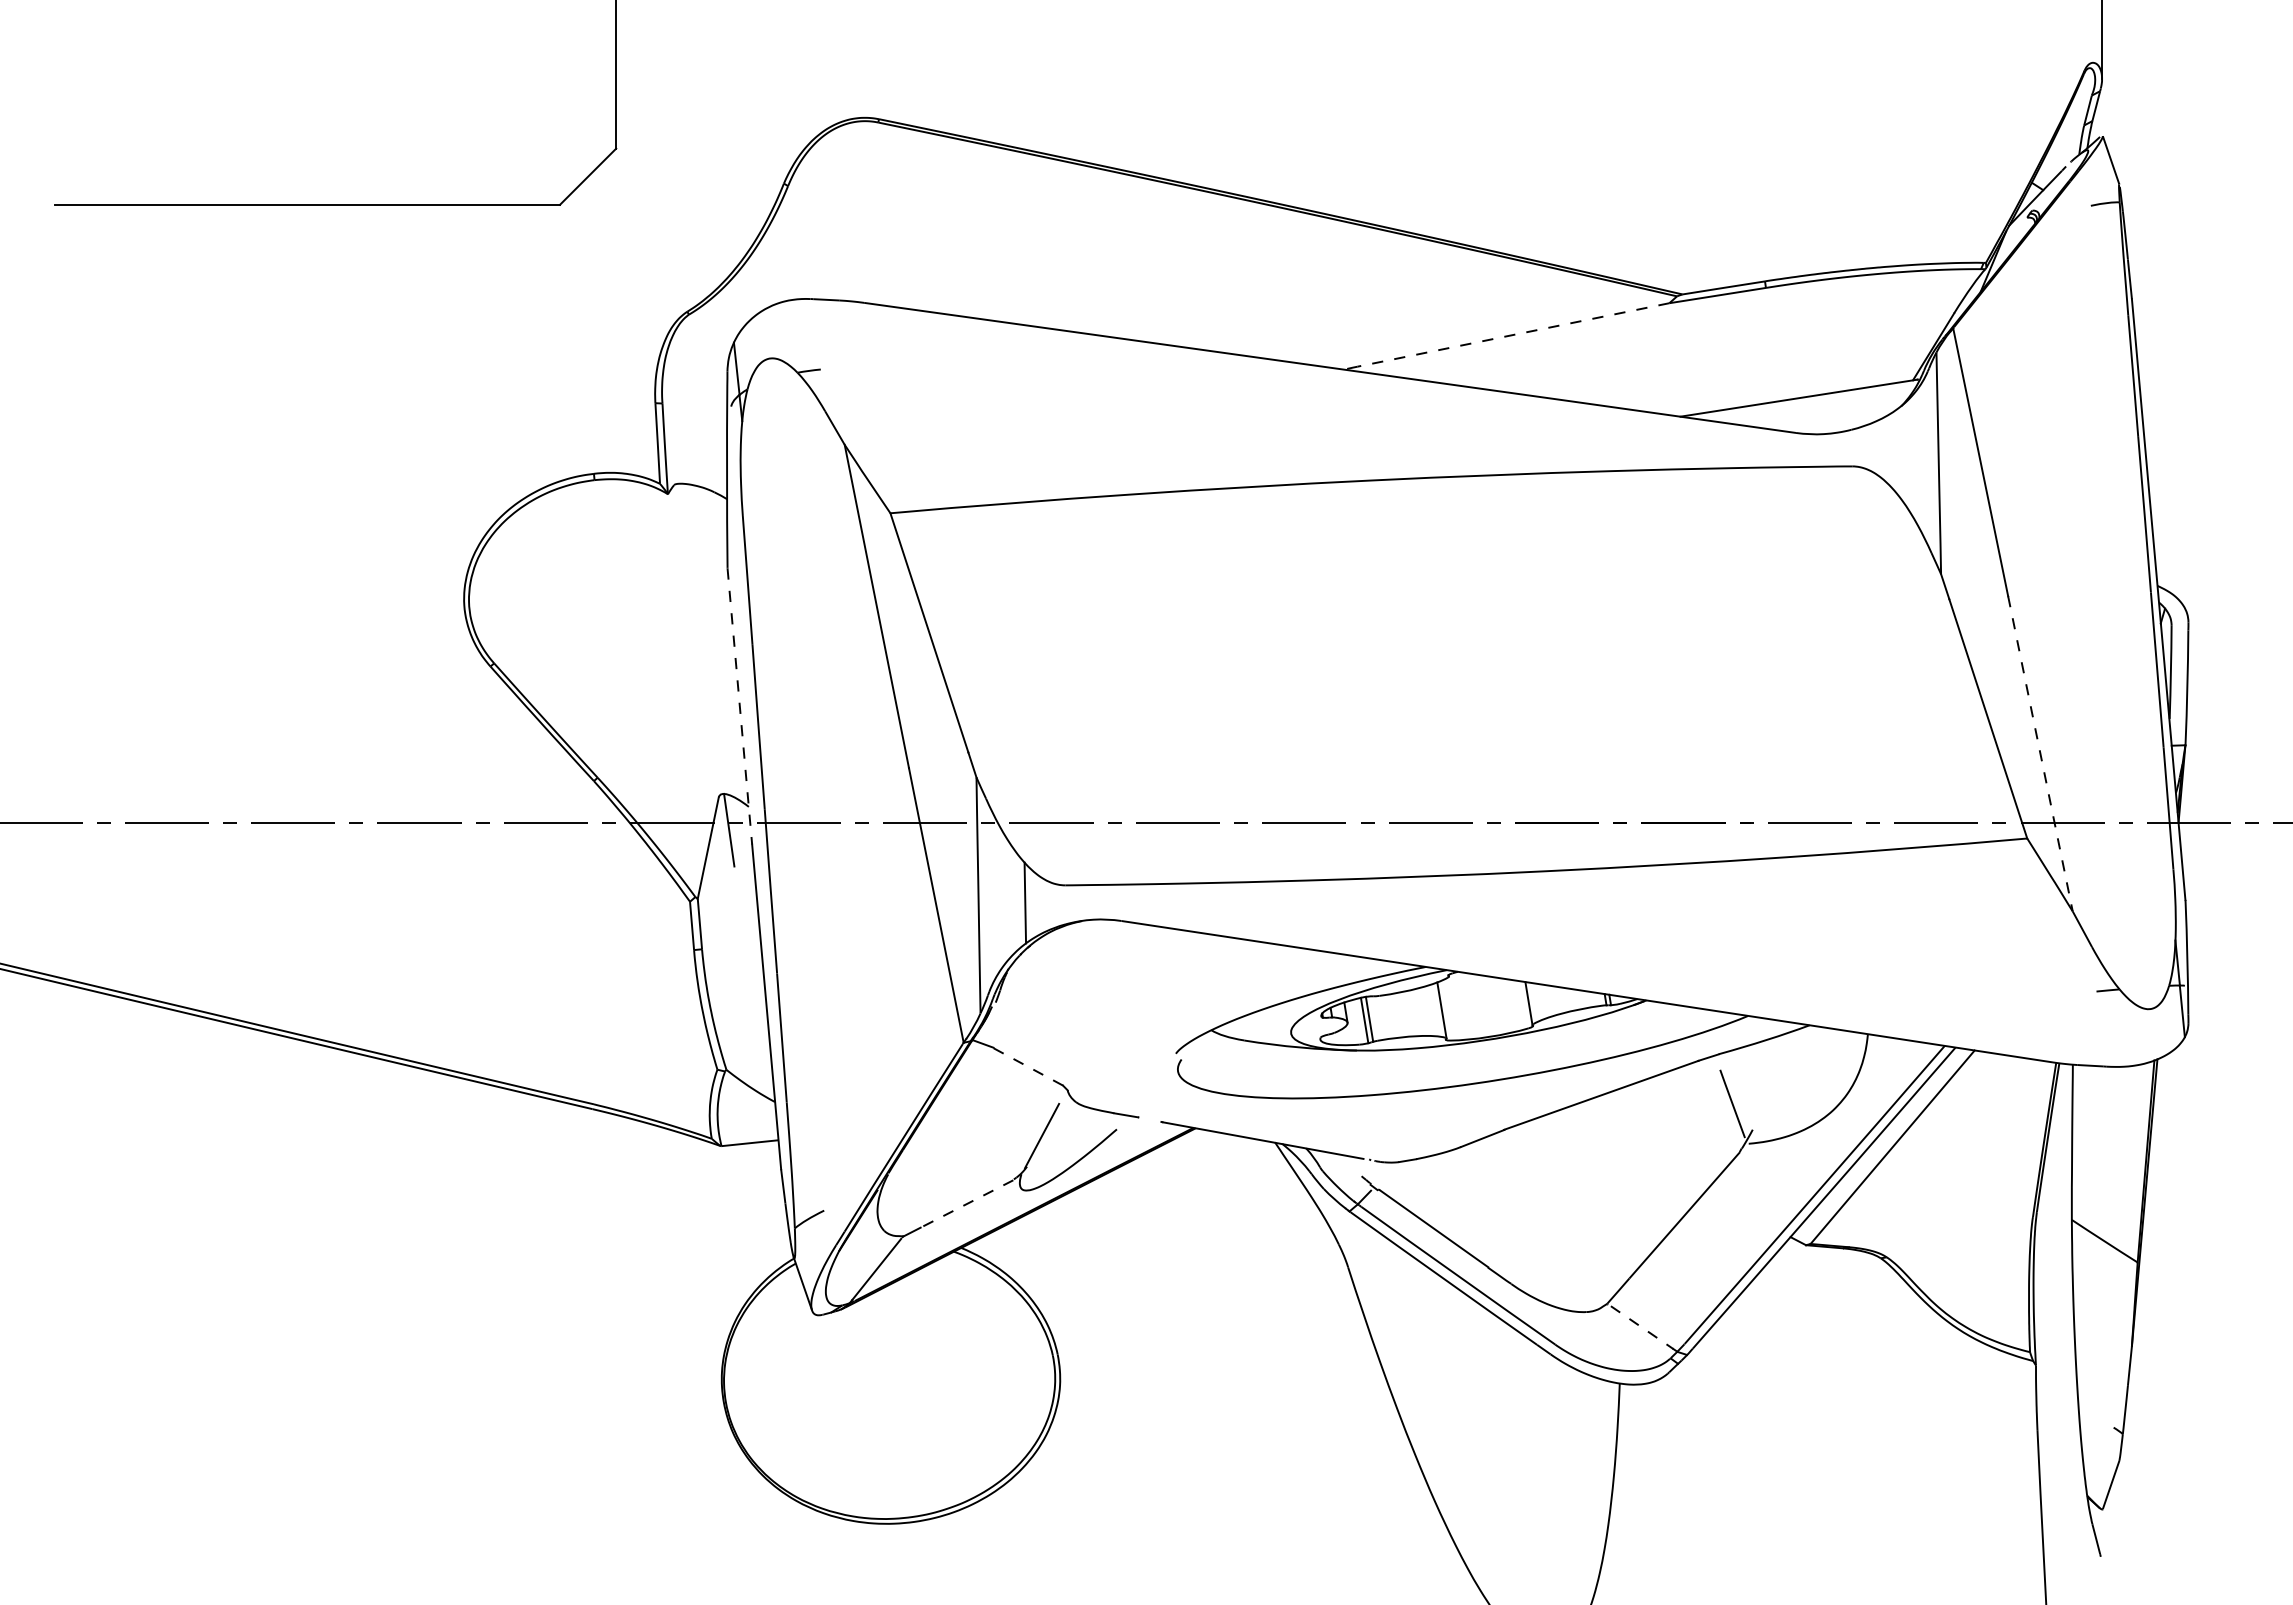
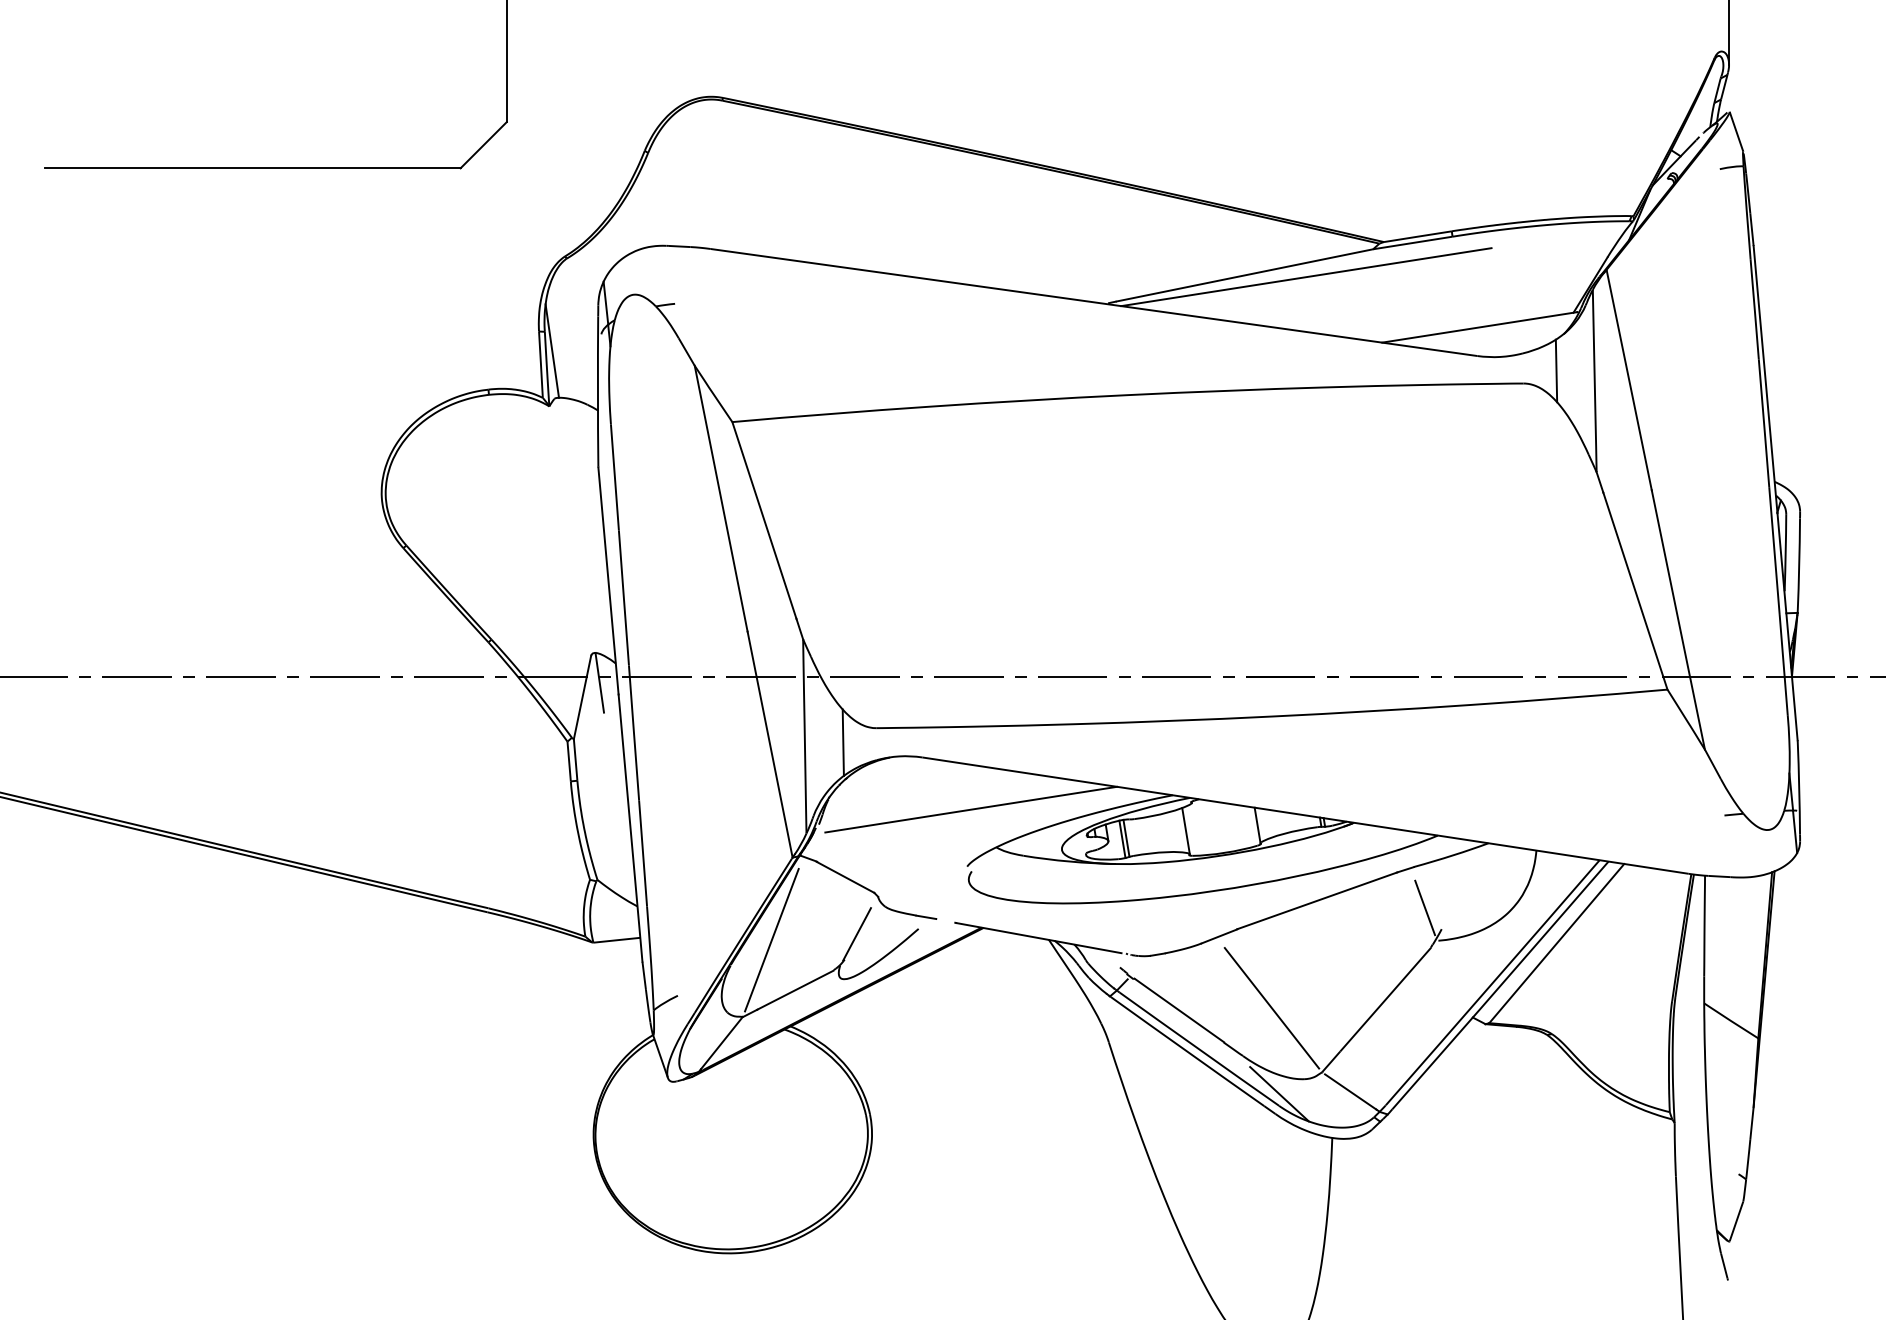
line: (1513, 335) -> (1244, 275), dashed -> solid
line: (1588, 336) -> (1306, 276), added
line: (671, 426) -> (552, 350), added
line: (1892, 451) -> (1556, 371), added
line: (739, 706) -> (608, 581), dashed -> solid
line: (2040, 753) -> (1678, 619), dashed -> solid
line: (1180, 984) -> (970, 809), added
line: (1028, 1066) -> (845, 877), dashed -> solid
line: (938, 1142) -> (771, 939), added
line: (966, 1204) -> (794, 990), dashed -> solid
line: (1546, 1225) -> (1272, 1007), added
line: (1642, 1327) -> (1351, 1091), dashed -> solid
line: (1555, 1330) -> (1279, 1094), added

